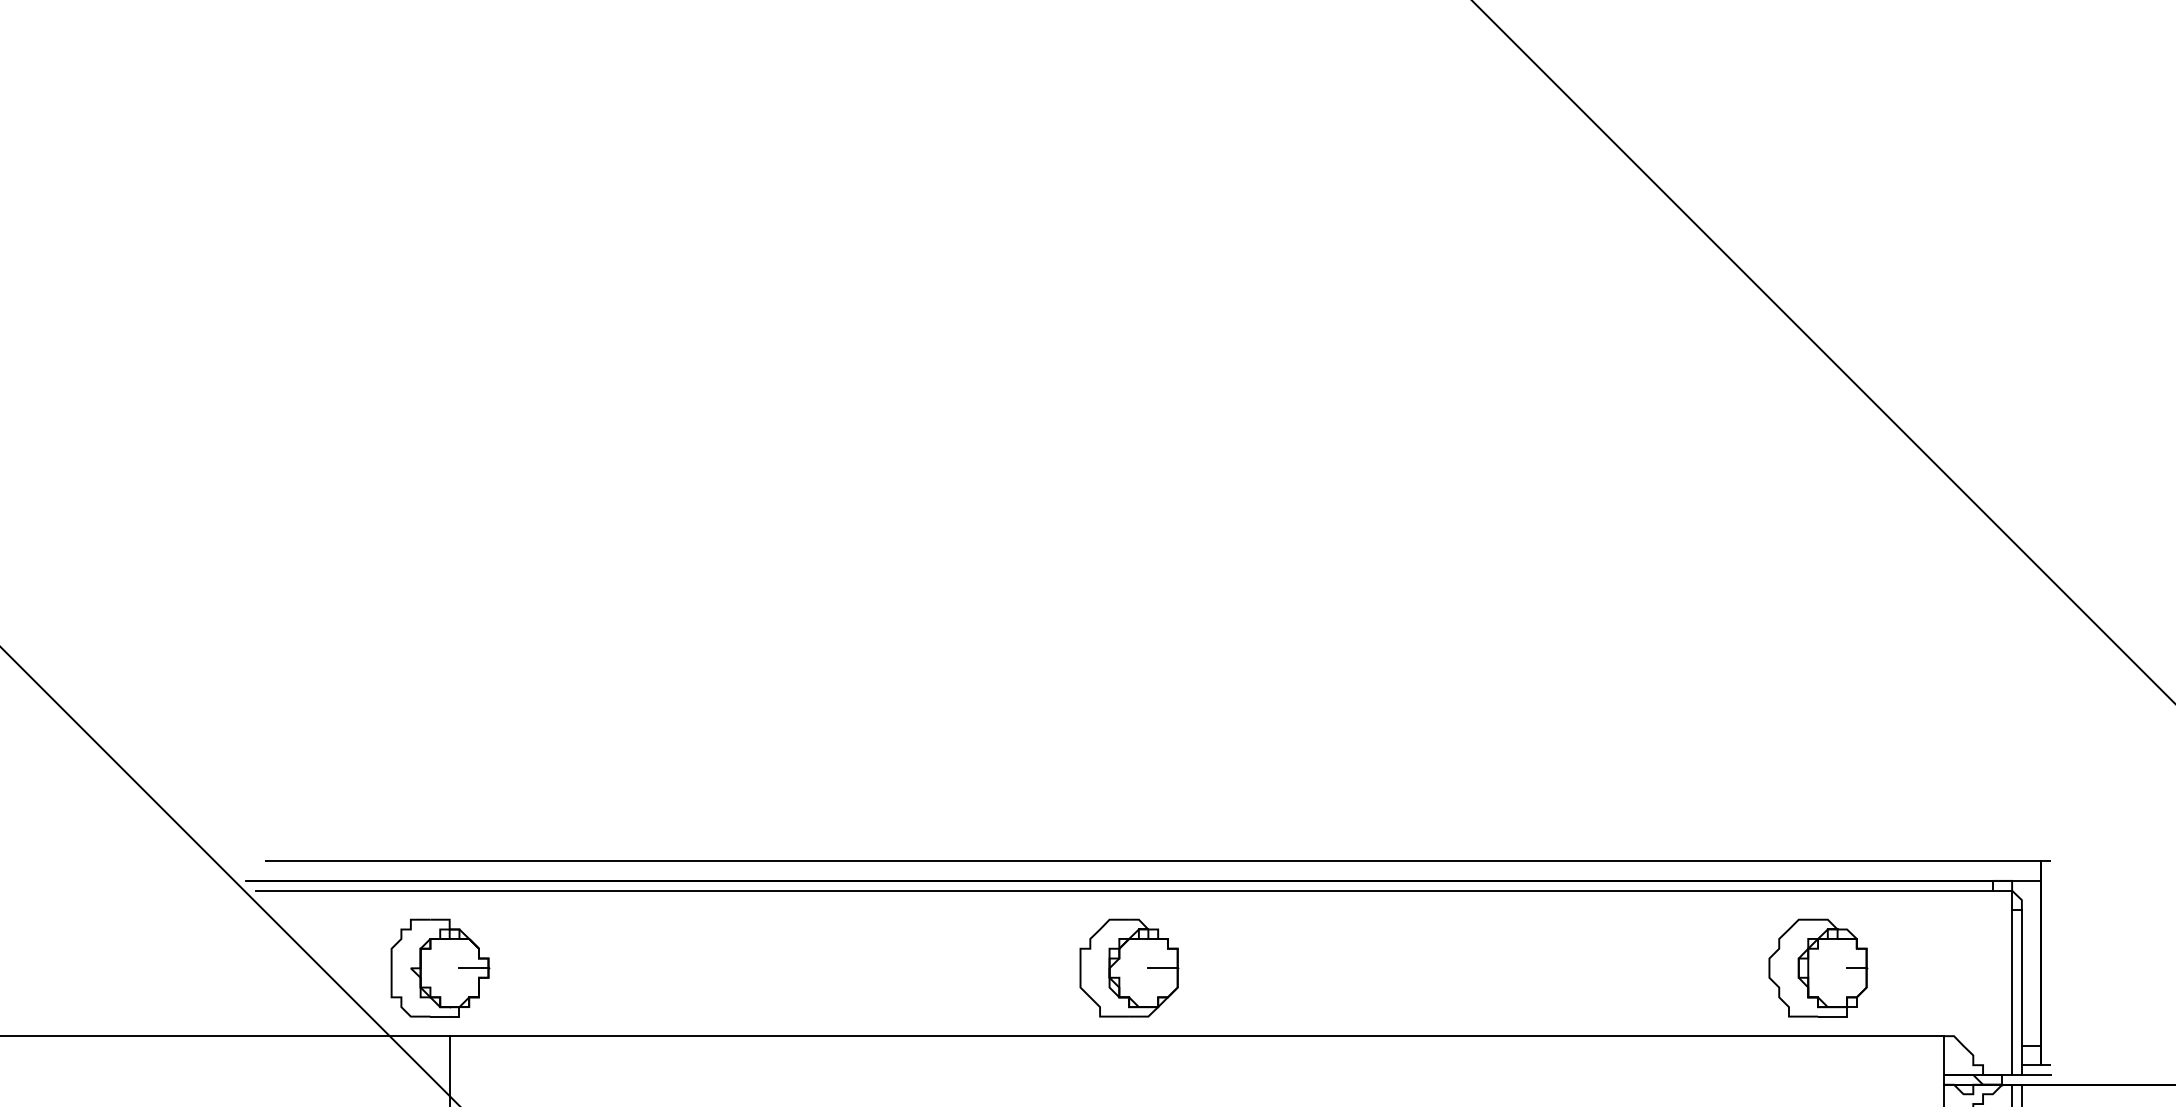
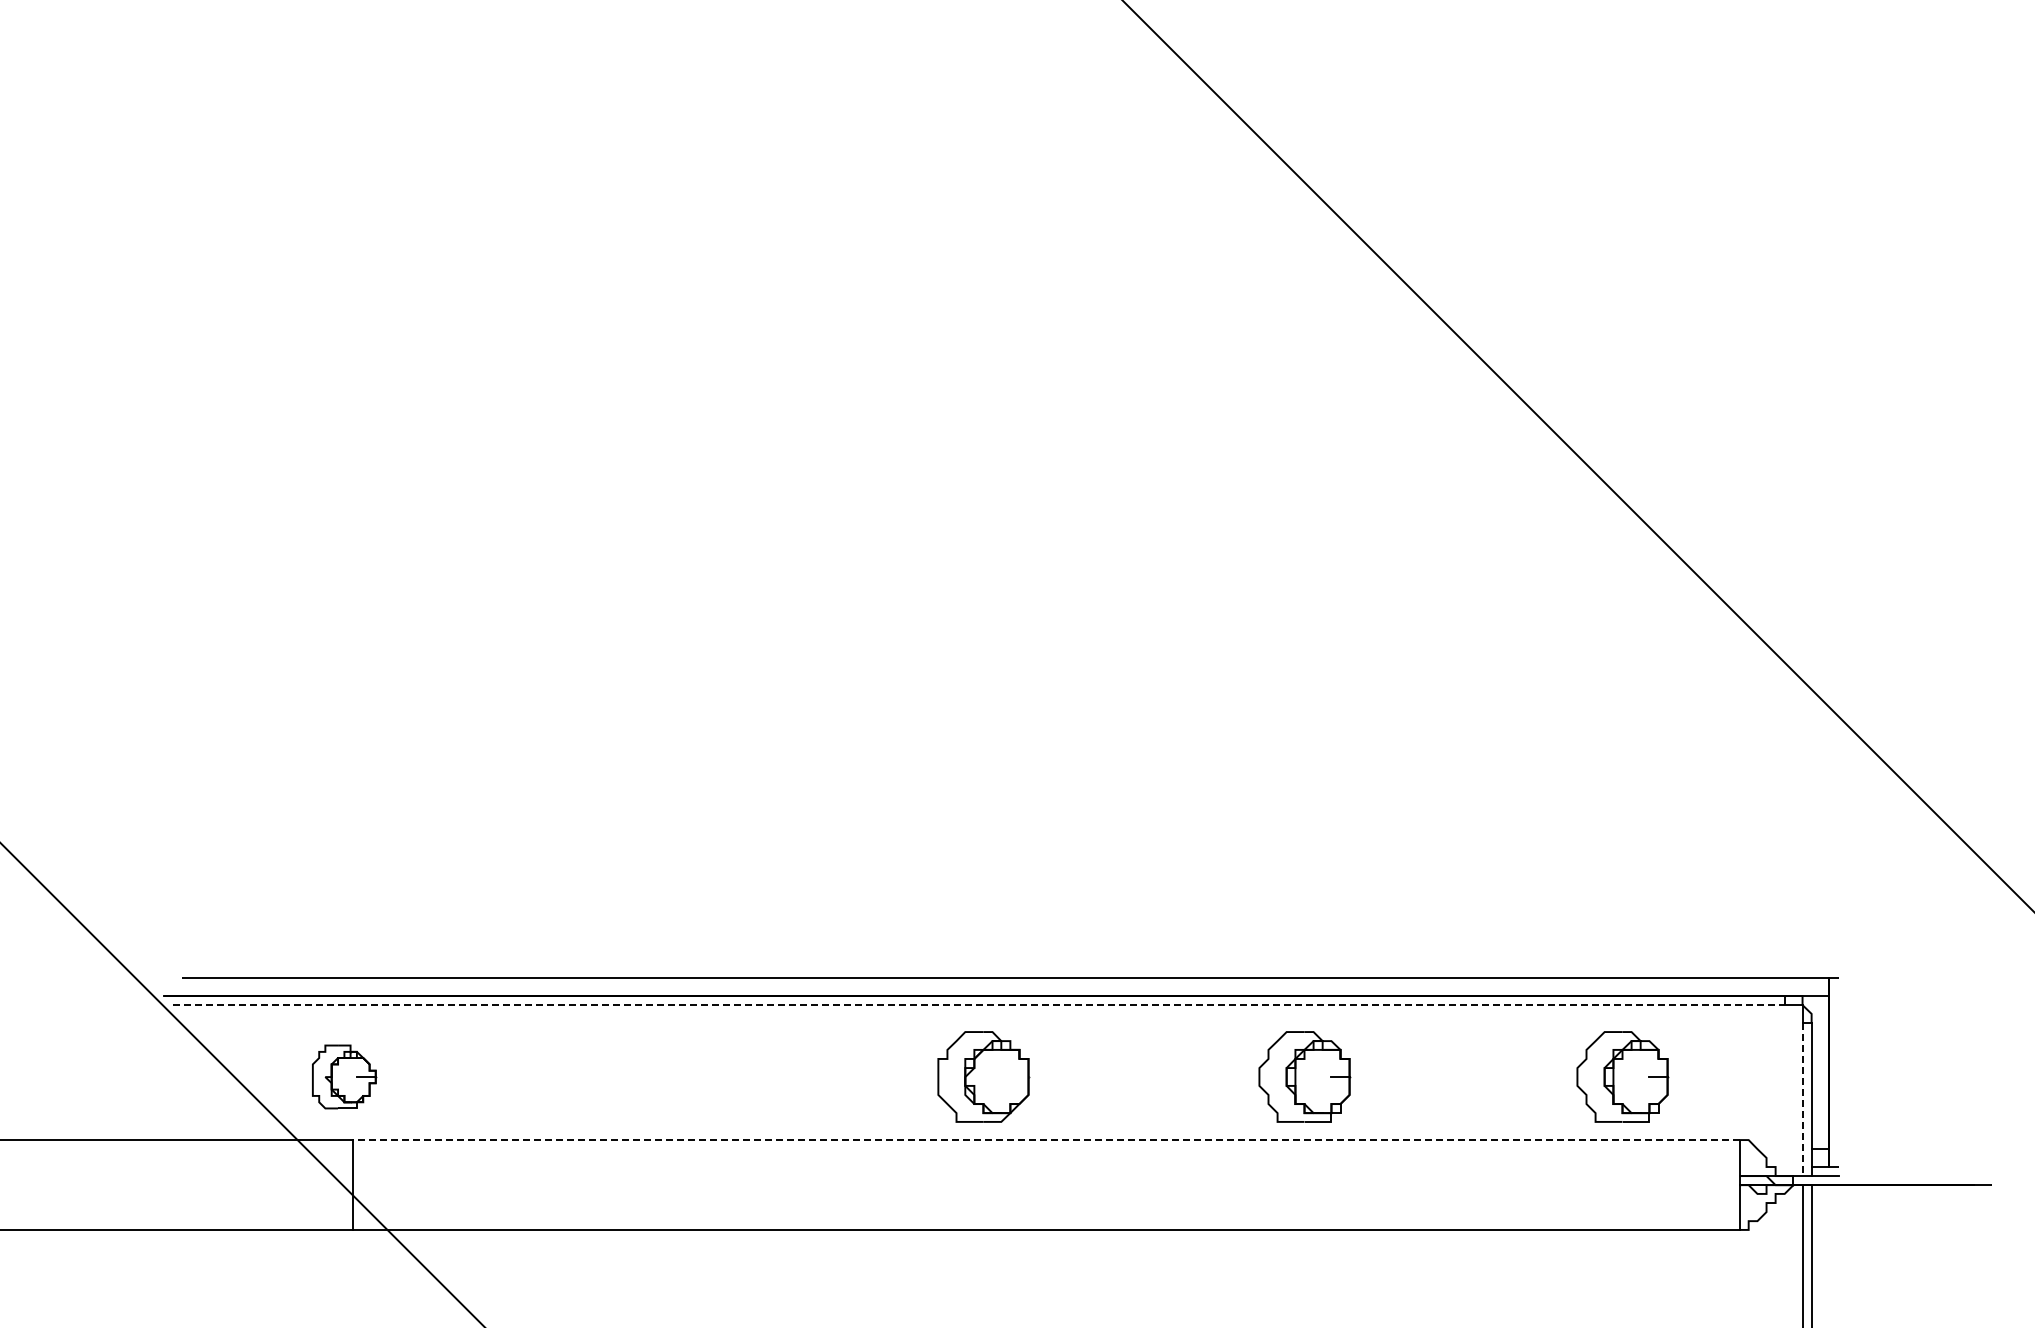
line: (1123, 891) -> (978, 1005), solid -> dashed
part: (440, 967) -> (344, 1076), size x0.7
part: (1475, 967) -> (1304, 1076), added
line: (1162, 968) -> (1014, 1077), removed
line: (2012, 992) -> (1802, 1099), solid -> dashed
line: (1196, 1036) -> (1045, 1140), solid -> dashed

